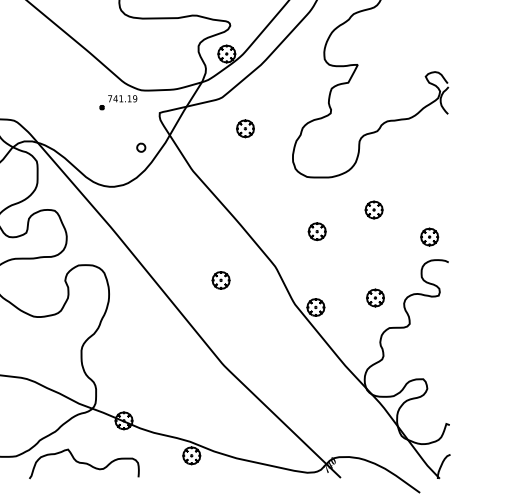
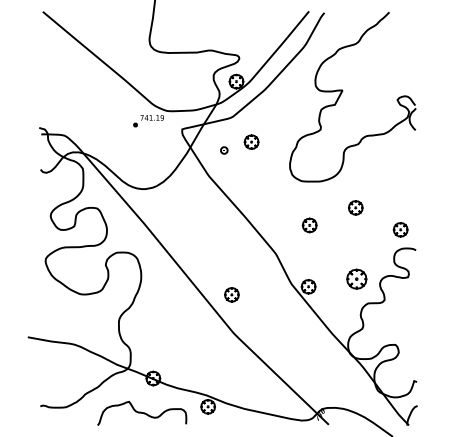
part: (141, 147) -> (224, 150), moved
part: (220, 279) -> (231, 294), moved
part: (375, 297) -> (356, 278), size x1.4
curve: (84, 462) -> (142, 412), moved

